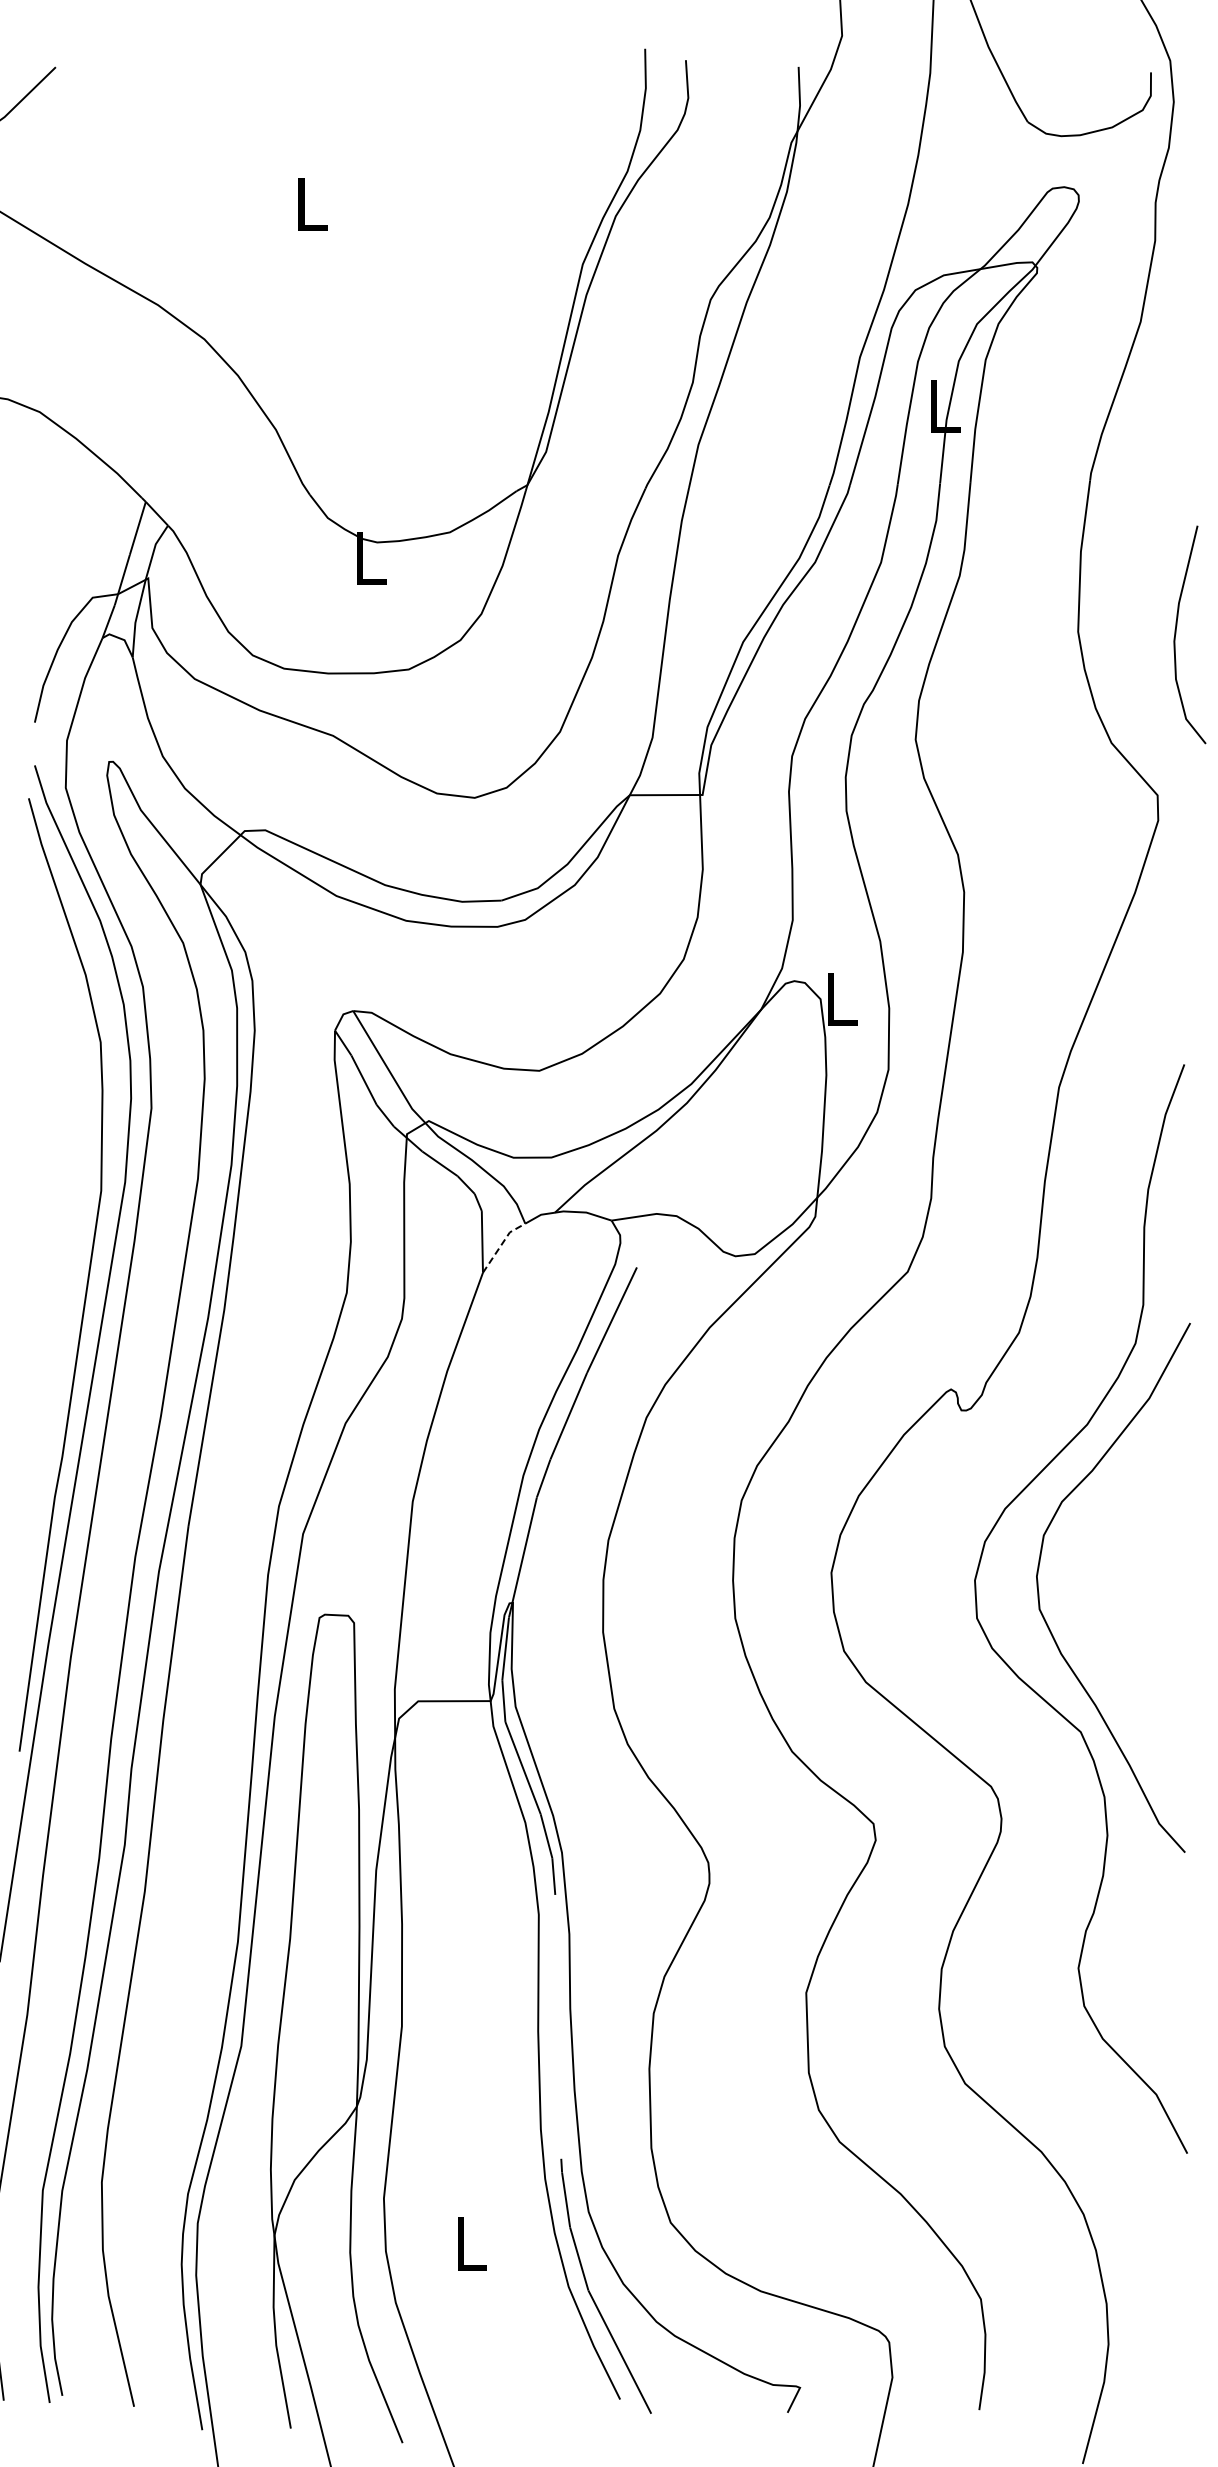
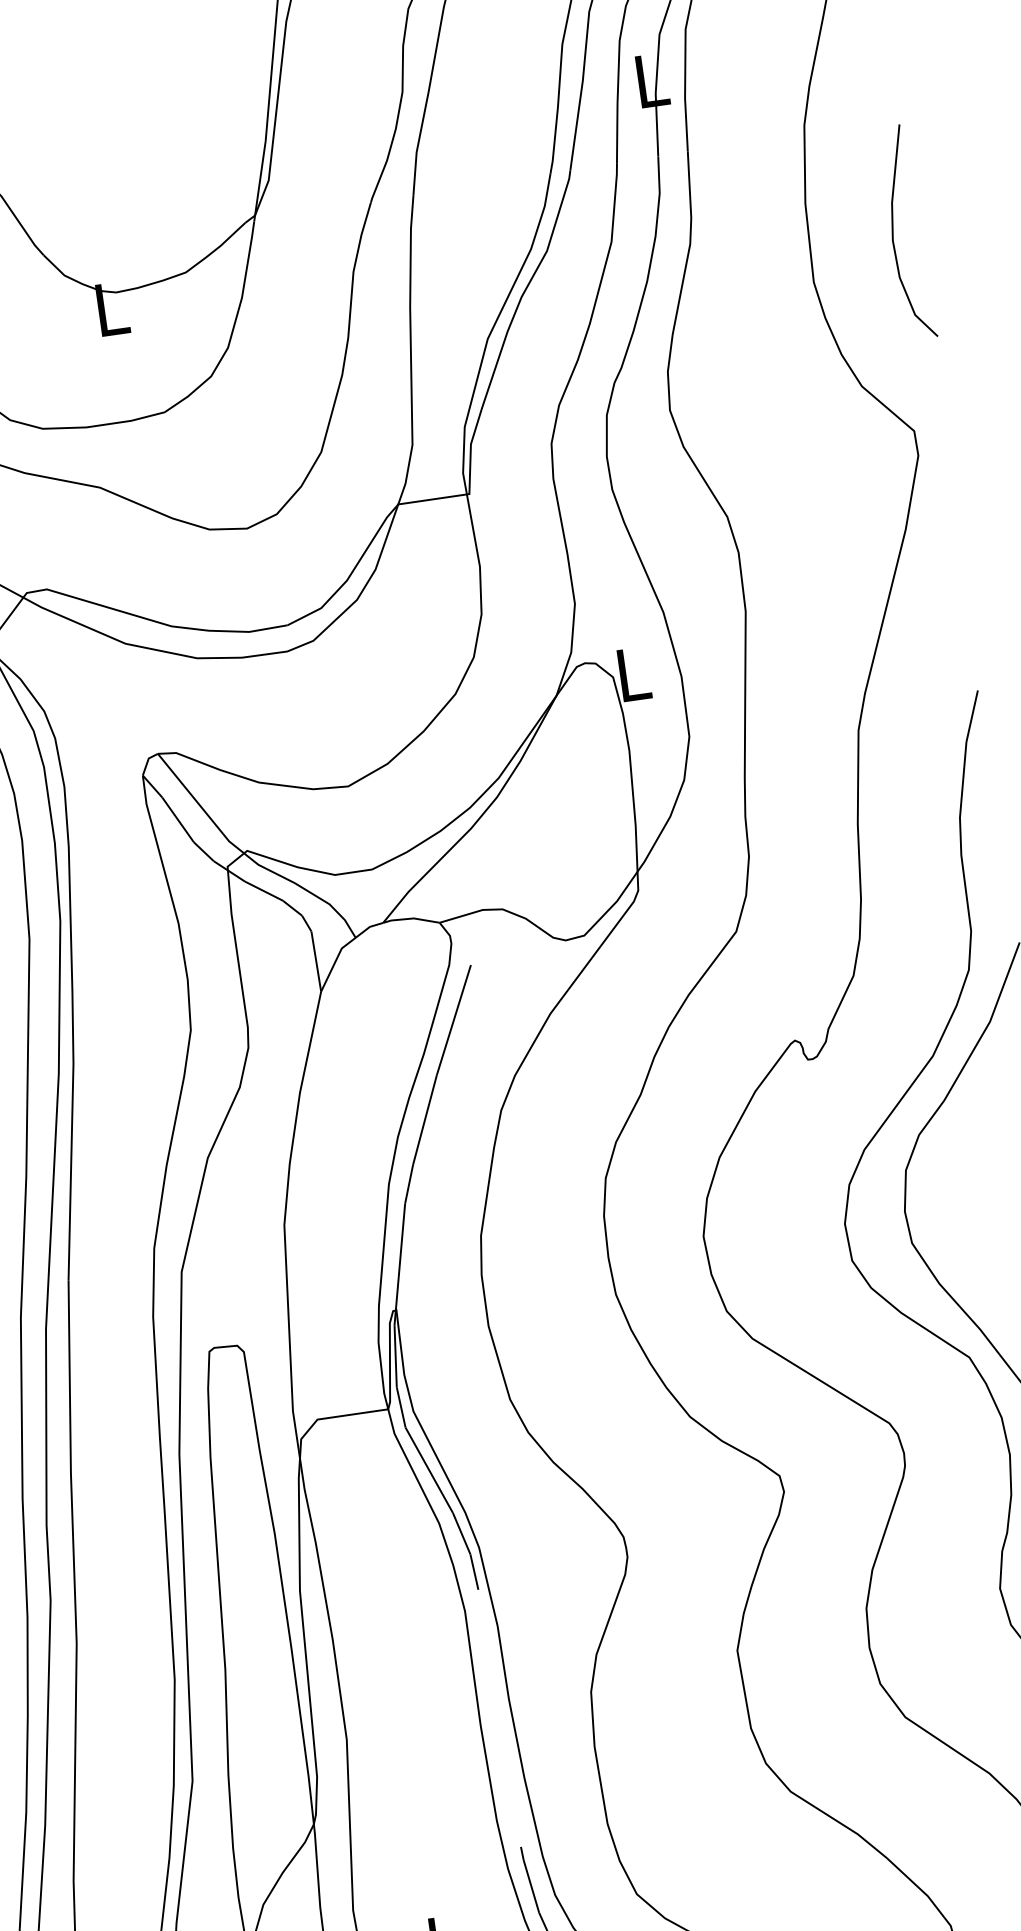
curve: (1176, 634) -> (894, 233), moved
line: (501, 1244) -> (335, 961), dashed -> solid

